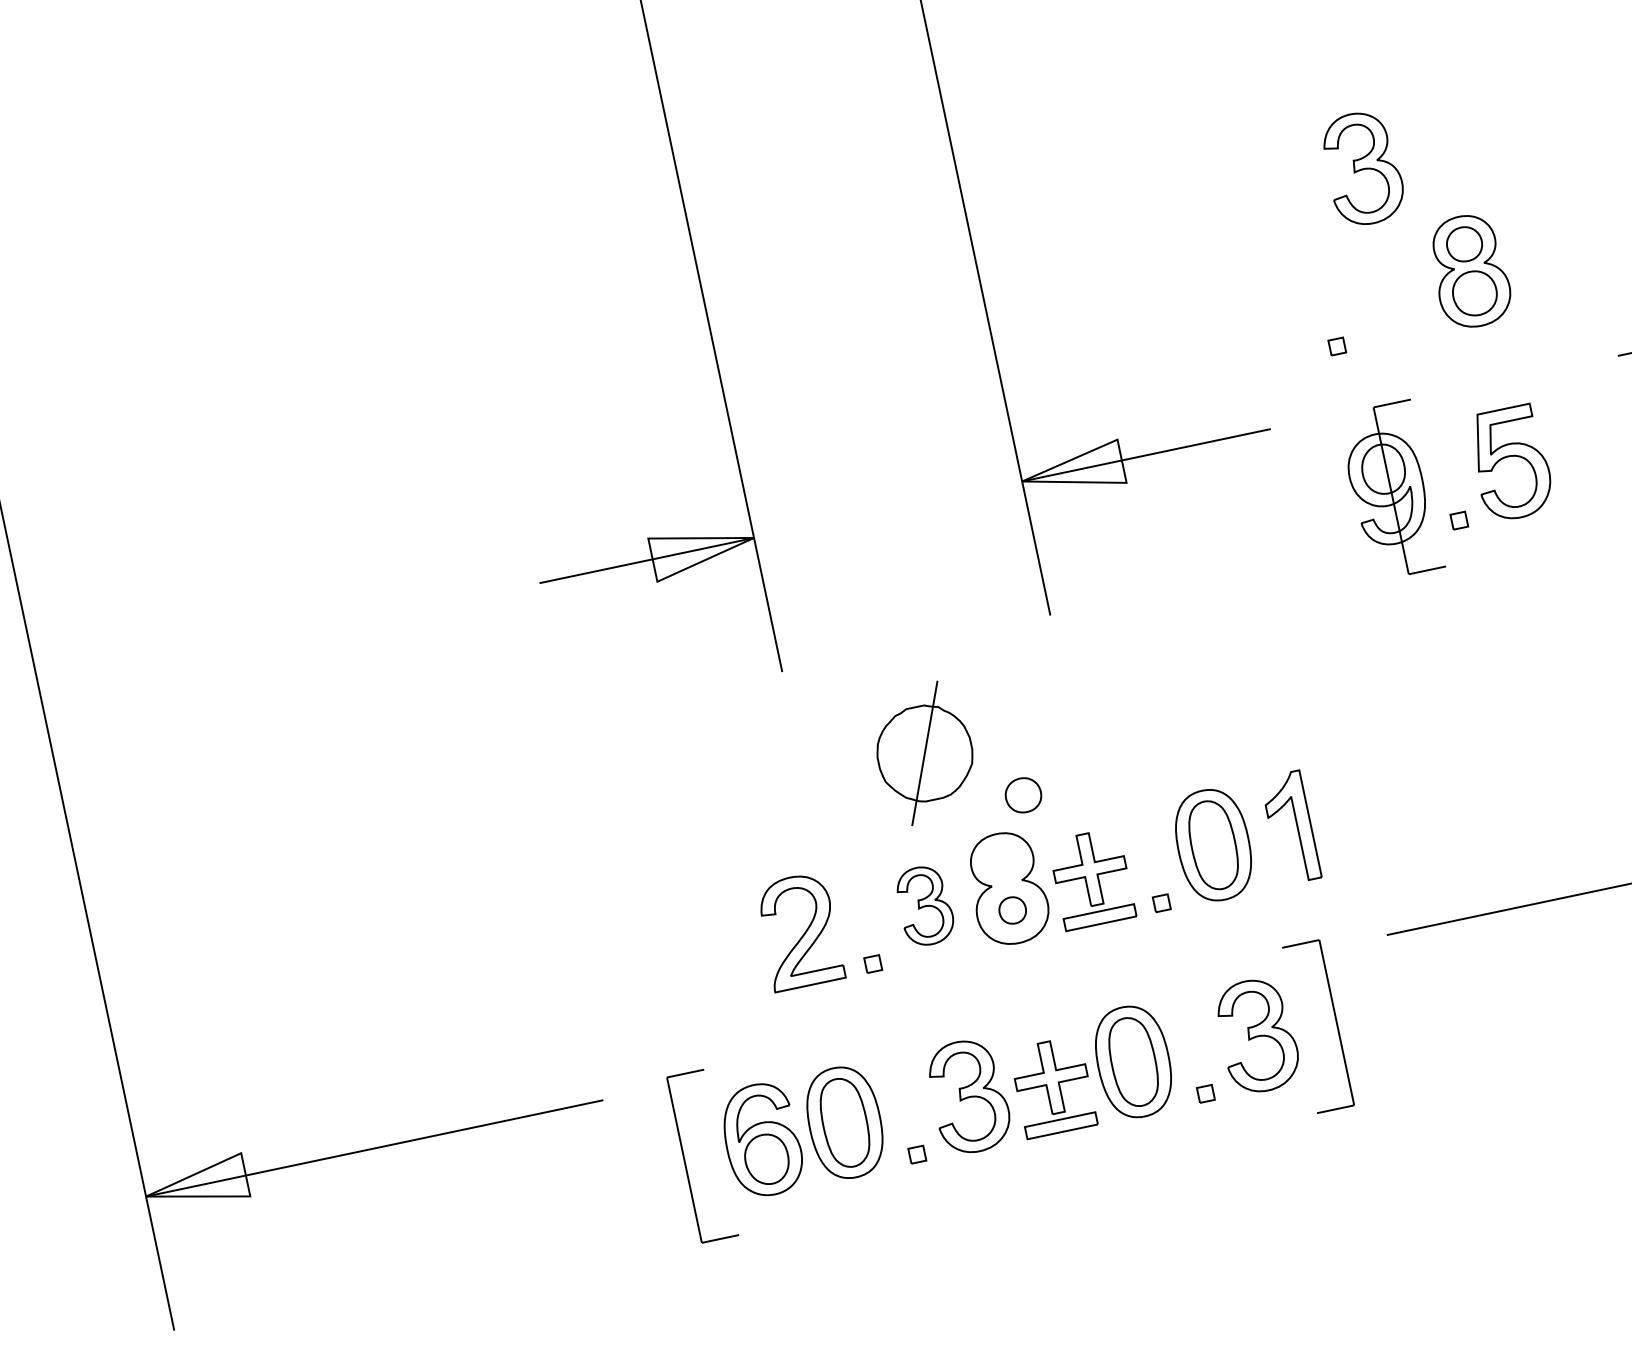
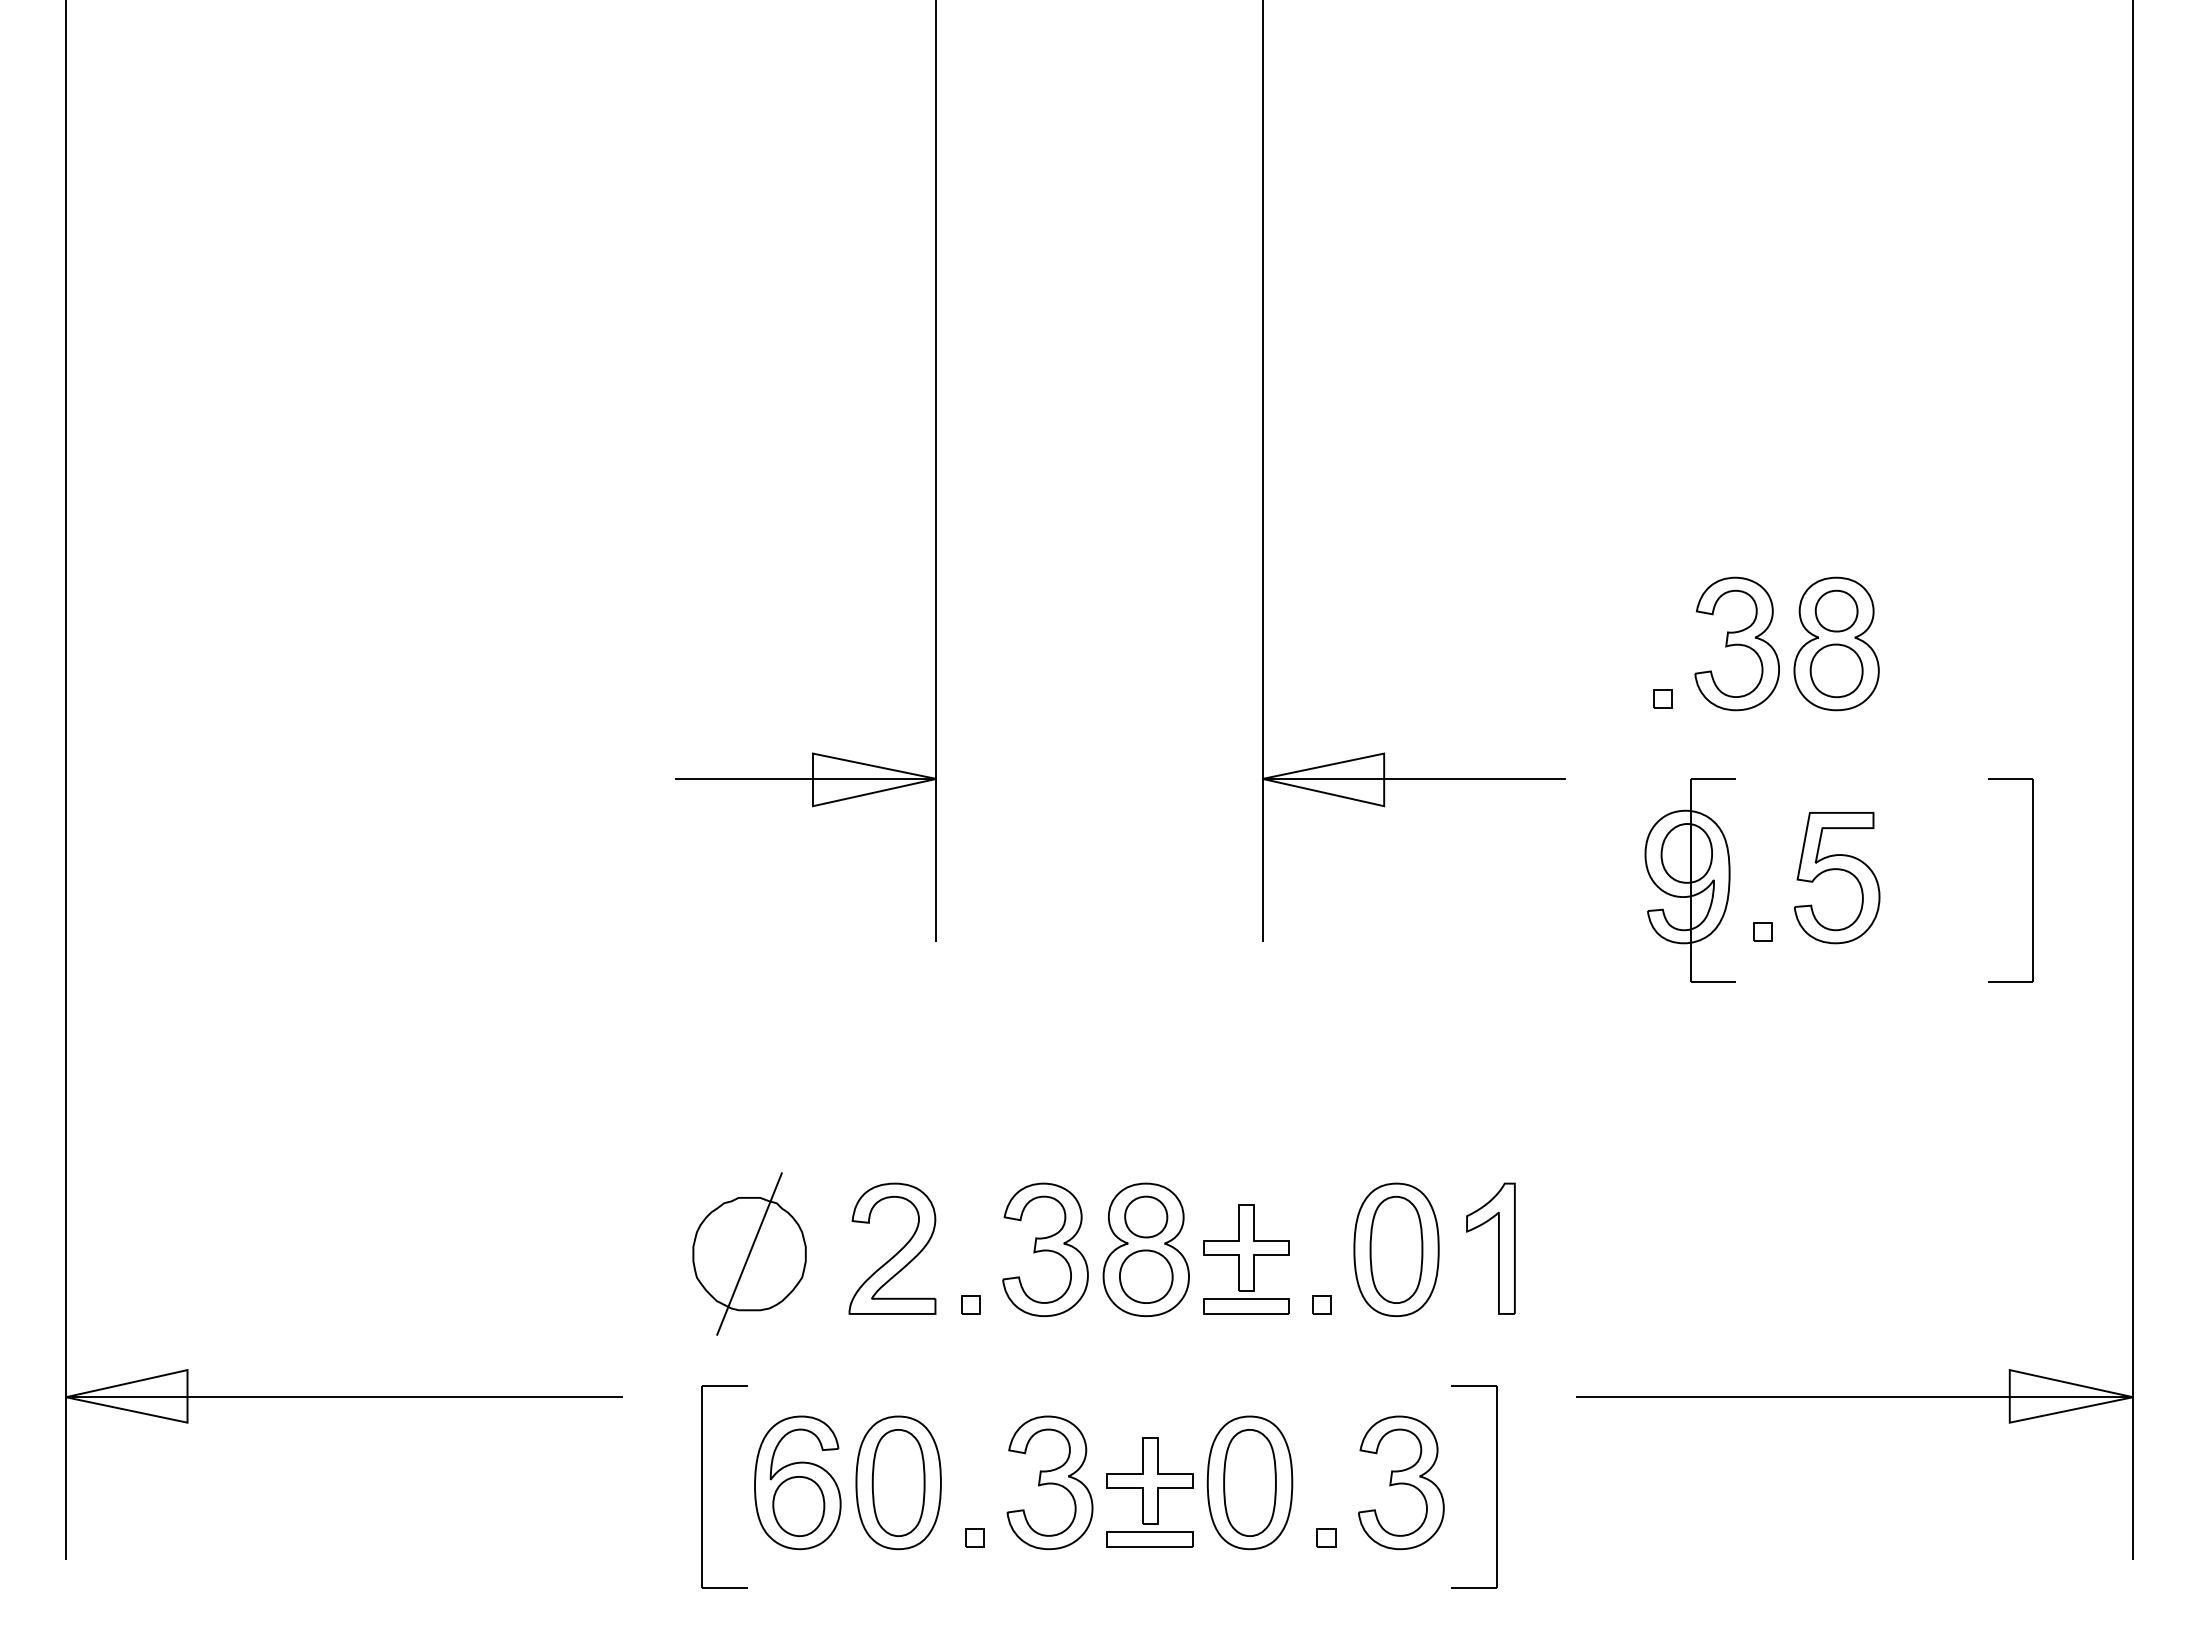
part: (1362, 168) -> (1736, 643), moved
part: (924, 753) -> (749, 1253), moved
part: (1023, 794) -> (1146, 1216), moved
part: (925, 905) -> (1045, 1249), size x1.43
part: (1012, 910) -> (1146, 1276), size x1.67

